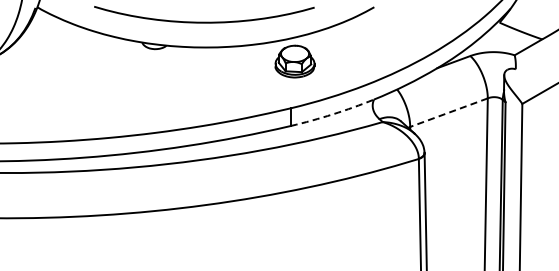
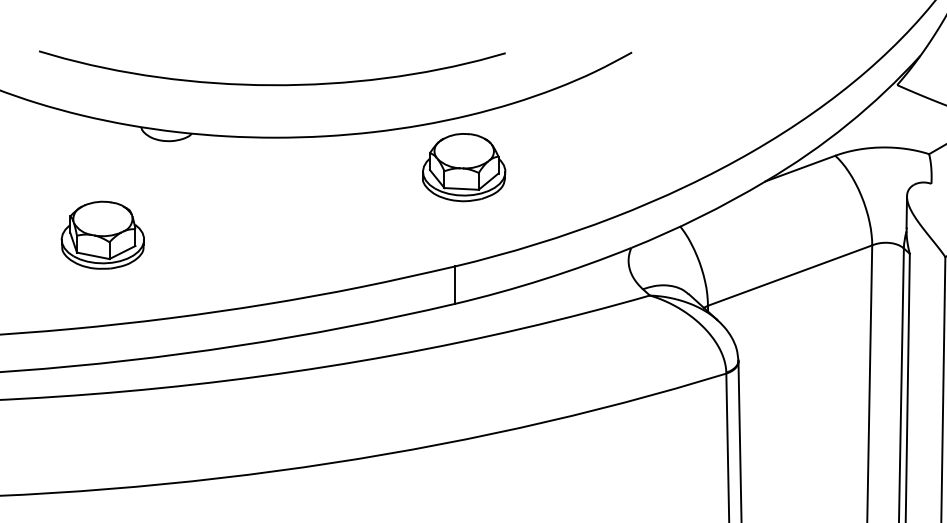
part: (124, 93) -> (103, 235), added
line: (448, 112) -> (789, 275), dashed -> solid
arc: (332, 114) -> (543, 279), dashed -> solid

